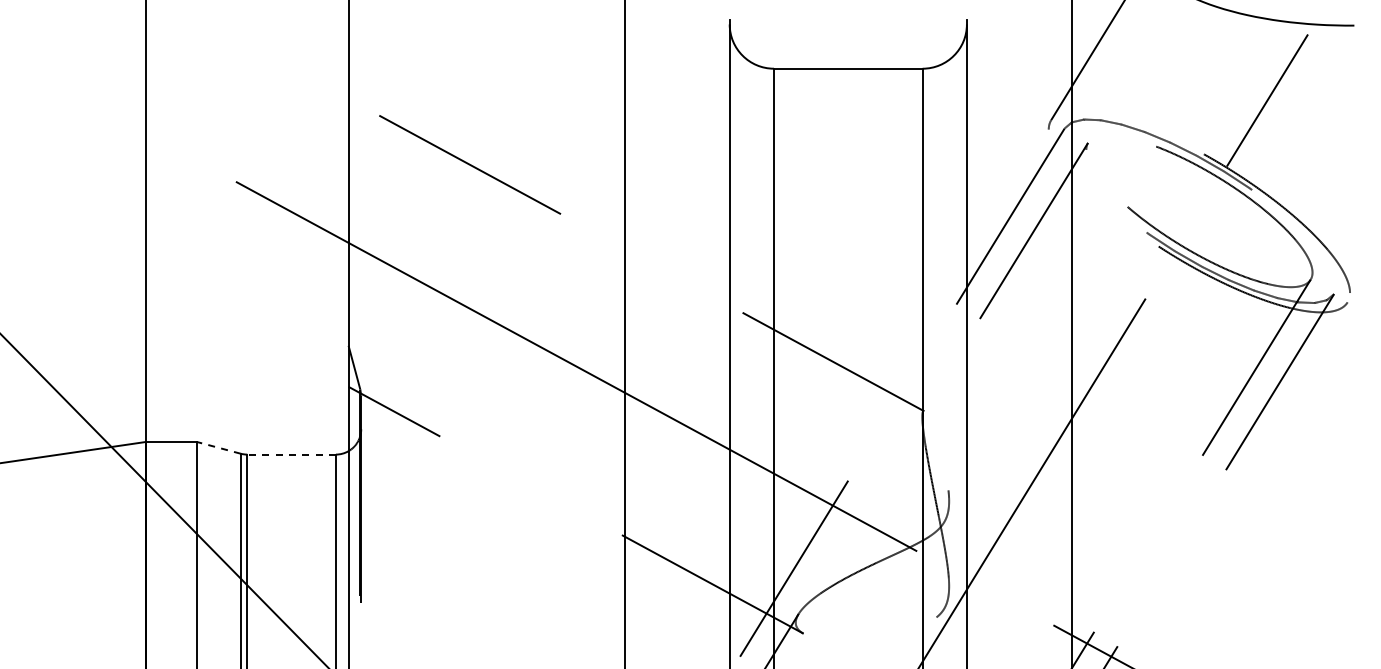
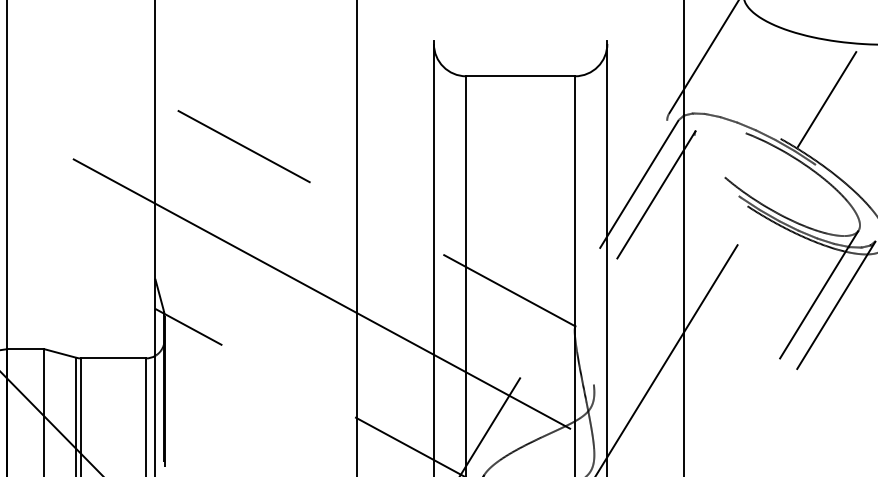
line: (218, 447) -> (60, 353), dashed -> solid
line: (291, 454) -> (113, 358), dashed -> solid

